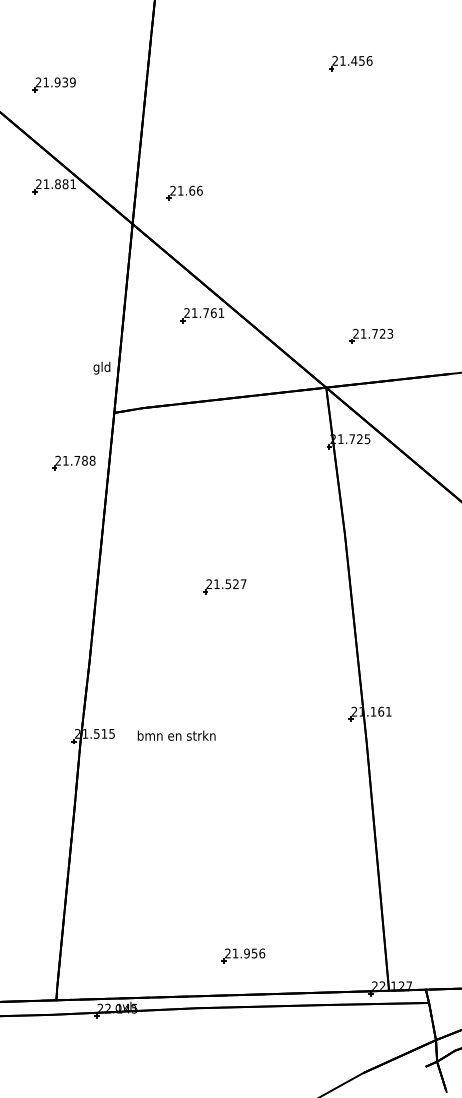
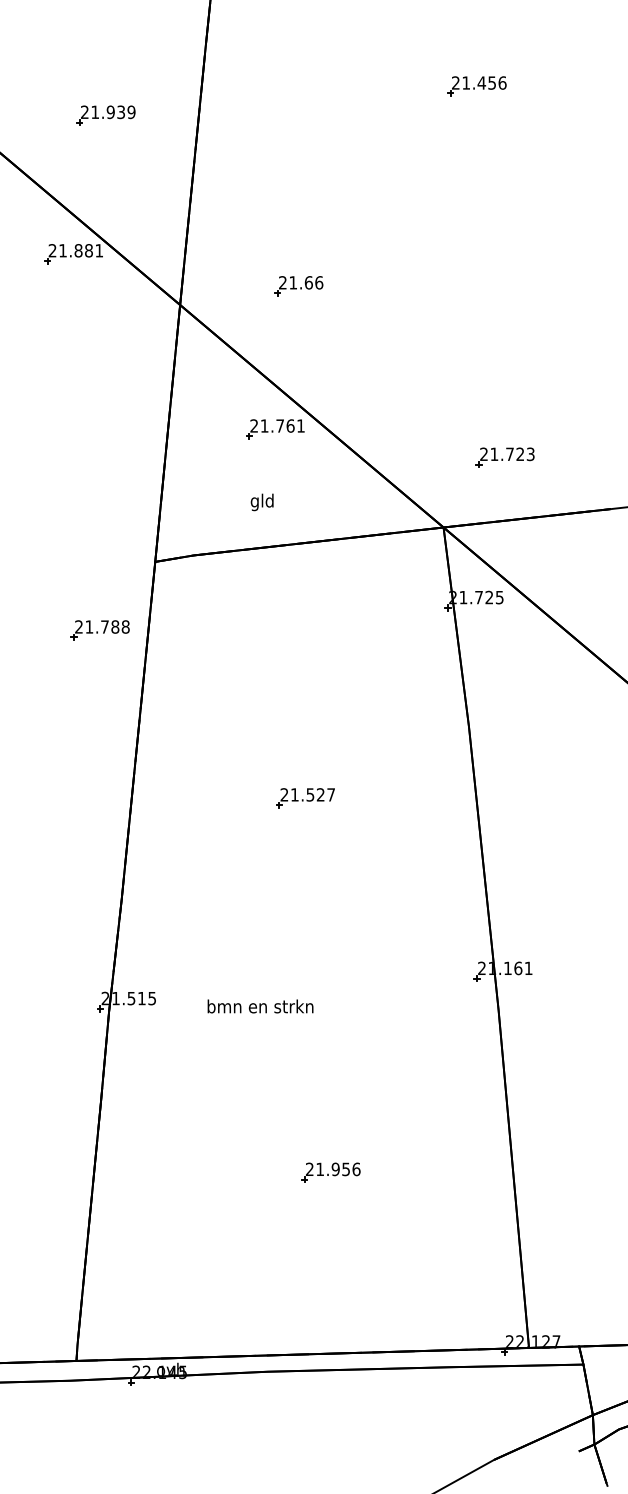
part: (53, 84) -> (105, 115), moved
part: (184, 192) -> (298, 285), moved
text: (101, 367) -> (261, 501), moved
text: (176, 735) -> (260, 1006), moved
part: (243, 955) -> (331, 1172), moved

